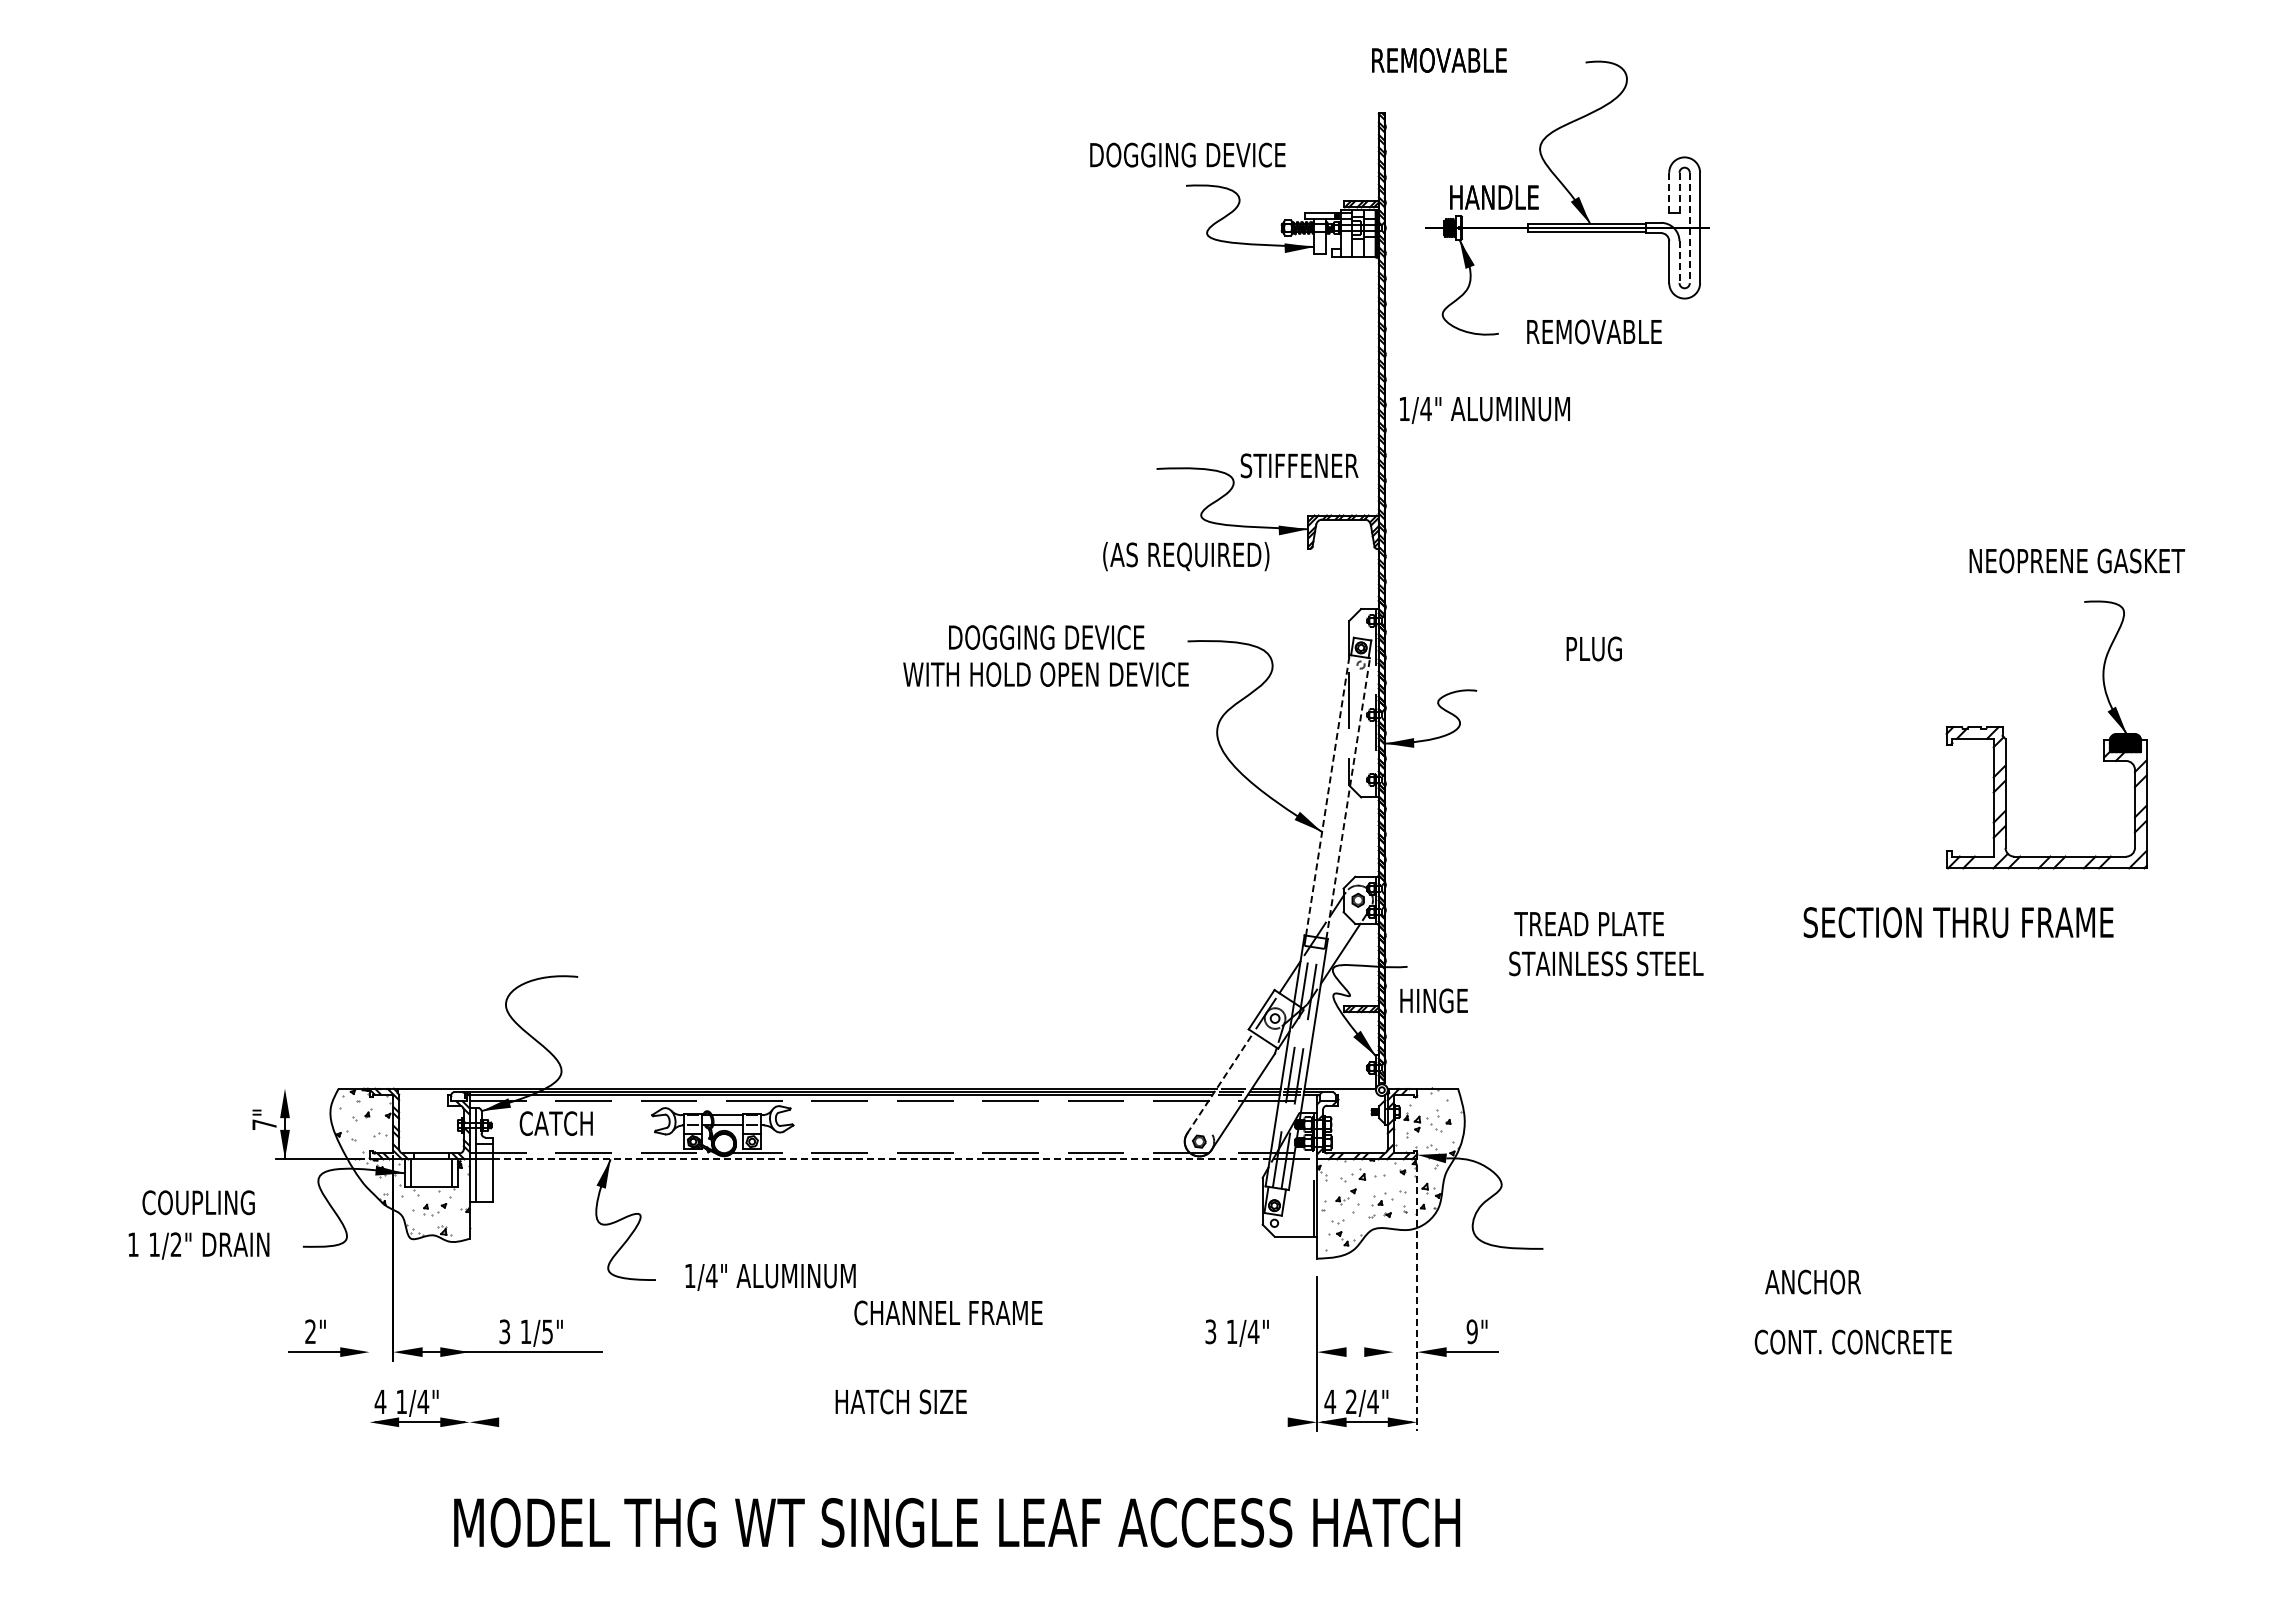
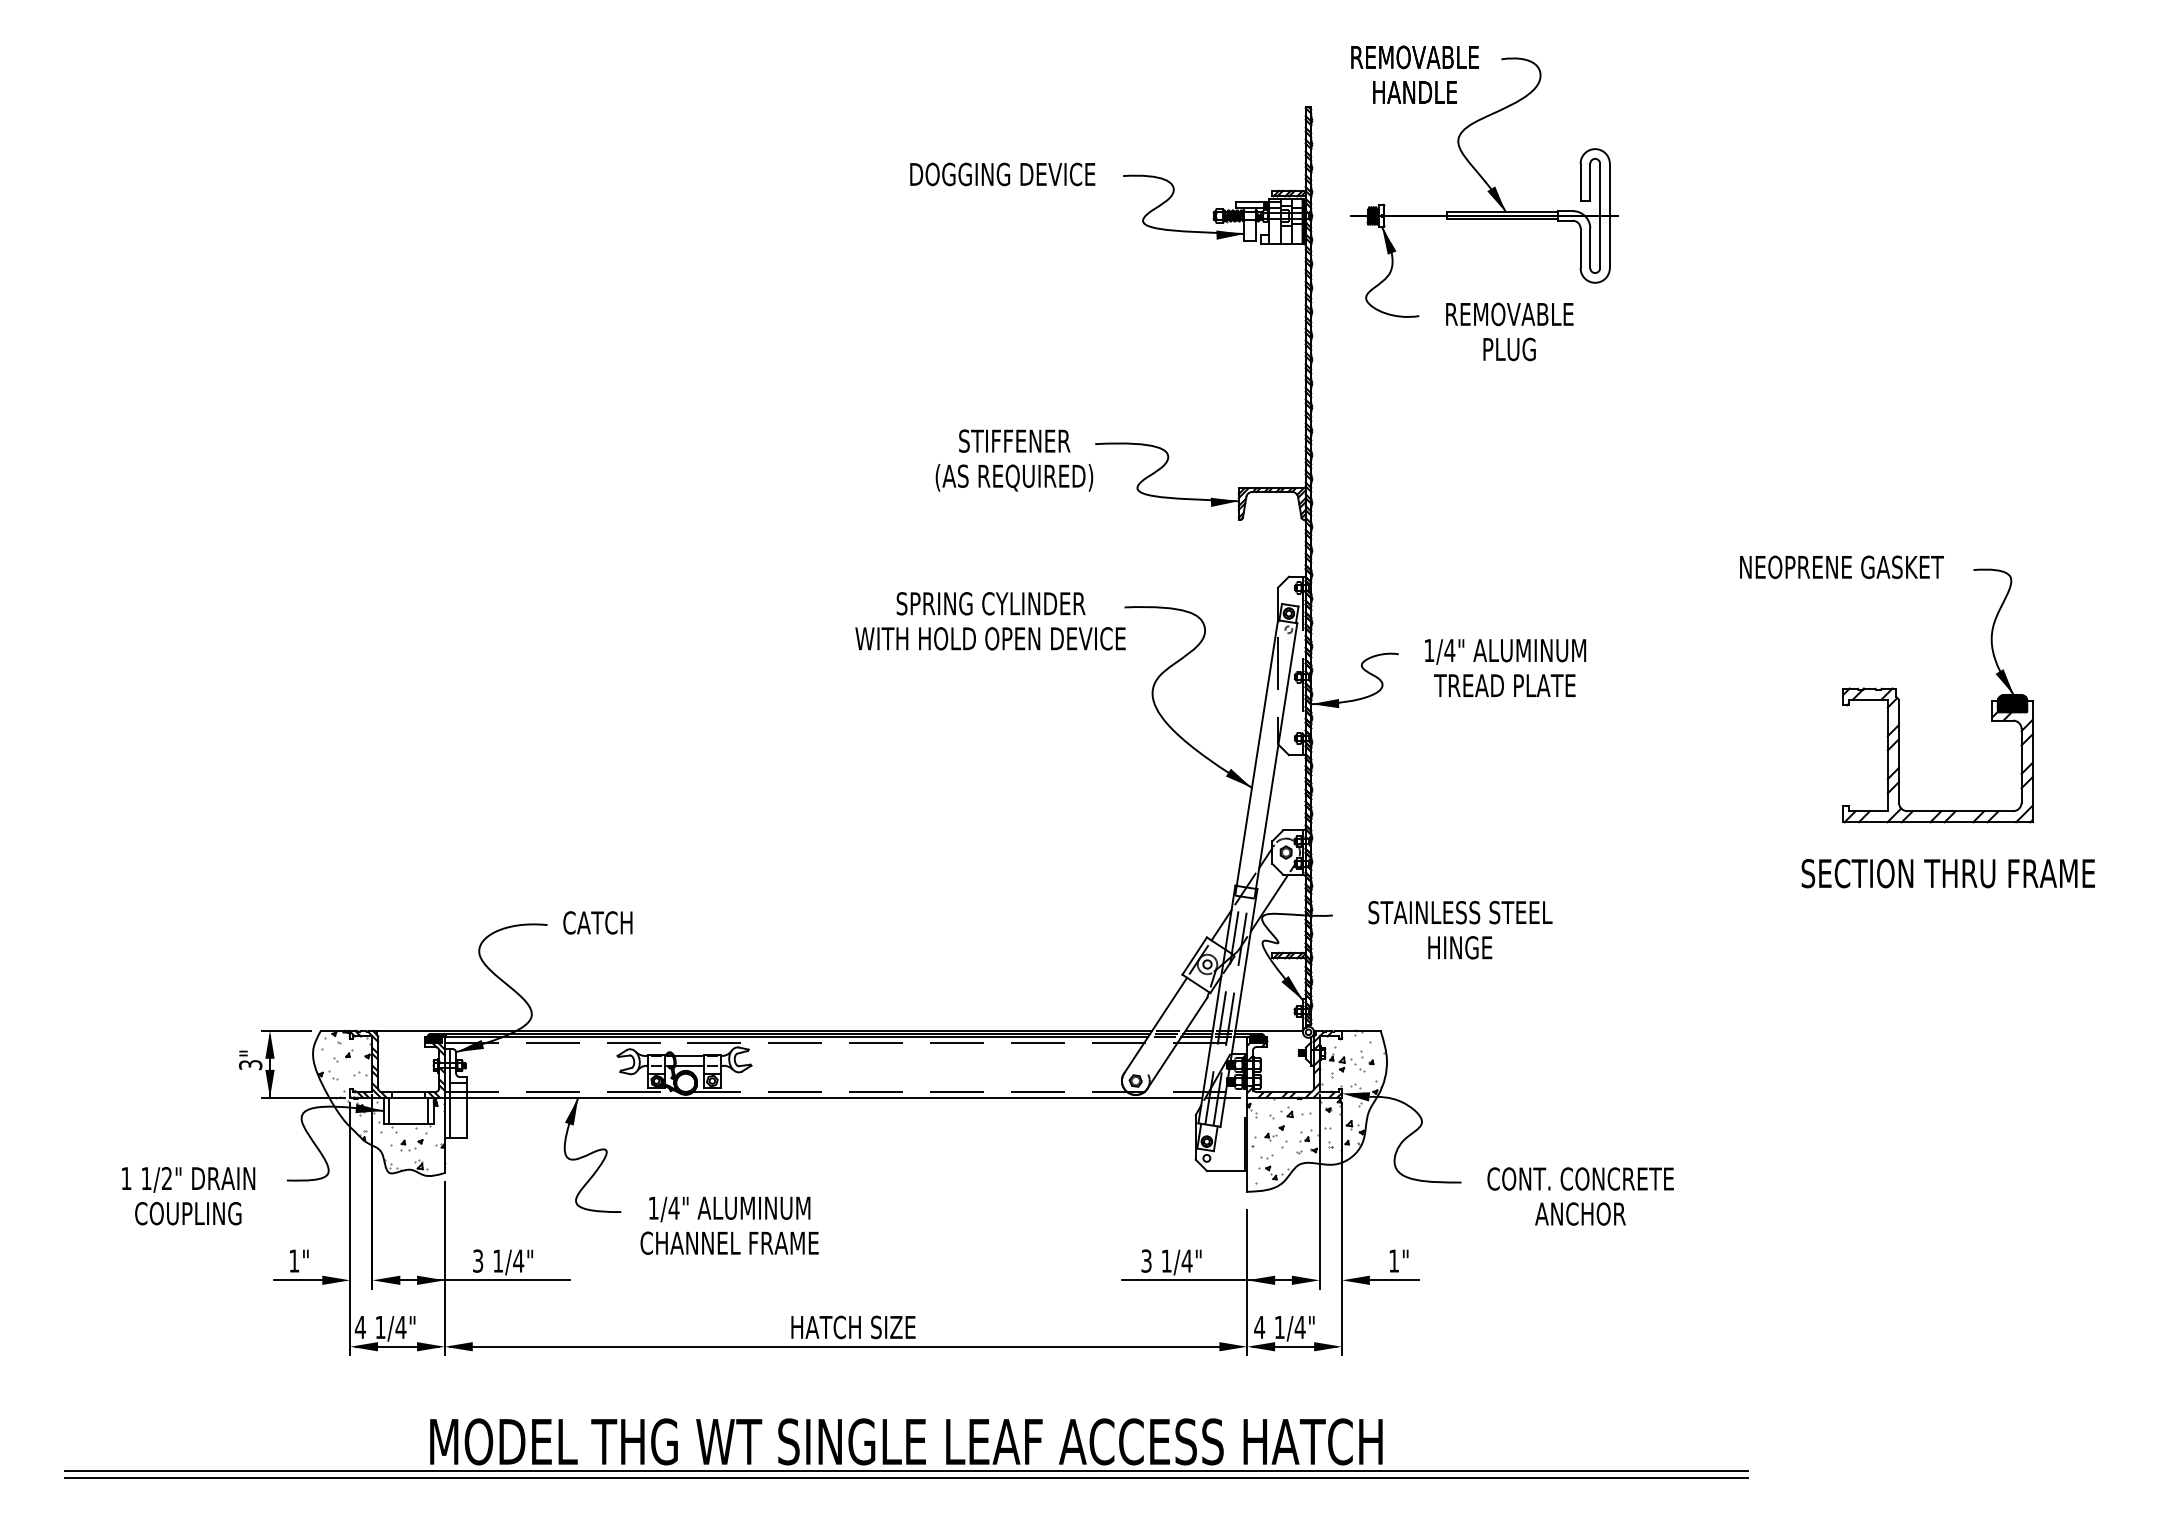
text: (1439, 60) -> (1415, 57), moved
text: (1187, 154) -> (1002, 173), moved
line: (1669, 192) -> (1580, 182), dashed -> solid
line: (1679, 192) -> (1590, 182), dashed -> solid
text: (1494, 197) -> (1415, 92), moved
line: (1689, 228) -> (1599, 216), dashed -> solid
line: (1679, 262) -> (1590, 248), dashed -> solid
text: (1484, 410) -> (1505, 651), moved
text: (1299, 465) -> (1014, 440), moved
text: (1186, 556) -> (1014, 477), moved
text: (2076, 560) -> (1841, 566), moved
text: (1046, 637) -> (991, 603), DOGGING DEVICE -> SPRING CYLINDER
text: (1593, 648) -> (1508, 349), moved
line: (1327, 795) -> (1257, 753), dashed -> solid
line: (1348, 798) -> (1276, 756), dashed -> solid
text: (1958, 922) -> (1948, 873), moved
text: (1588, 924) -> (1504, 686), moved
text: (1606, 963) -> (1460, 912), moved
text: (1433, 1000) -> (1459, 947), moved
line: (1220, 1082) -> (1155, 1025), dashed -> solid
line: (302, 1088) -> (286, 1030), added
fill: (458, 1096) -> (434, 1038), added
fill: (1327, 1096) -> (1257, 1038), added
text: (555, 1123) -> (597, 922), moved
text: (264, 1124) -> (250, 1064), 7" -> 3"
line: (882, 1159) -> (835, 1097), dashed -> solid
text: (198, 1202) -> (188, 1213), moved
line: (1393, 1258) -> (1319, 1191), added
text: (1812, 1281) -> (1579, 1213), moved
line: (369, 1297) -> (350, 1228), added
line: (1417, 1298) -> (1342, 1229), dashed -> solid
text: (948, 1312) -> (729, 1242), moved
text: (310, 1331) -> (294, 1260), 2" -> 1"
text: (547, 1331) -> (518, 1260), 1/5" -> 1/4"
text: (1471, 1331) -> (1393, 1260), 9" -> 1"
line: (469, 1339) -> (444, 1268), added
text: (1852, 1341) -> (1579, 1178), moved
line: (1274, 1352) -> (1206, 1280), added
text: (1351, 1401) -> (1279, 1327), 2/4" -> 1/4"
line: (881, 1422) -> (834, 1346), added
line: (956, 1553) -> (905, 1470), added
line: (956, 1561) -> (905, 1478), added

